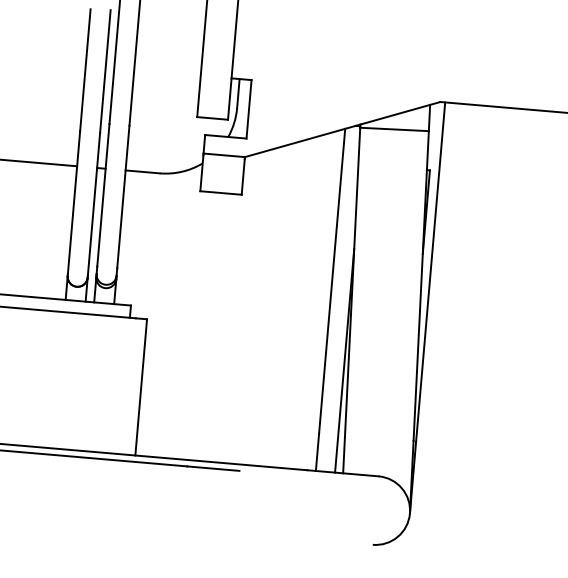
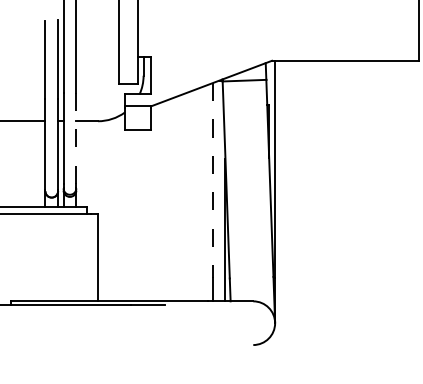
line: (123, 197) -> (76, 138), solid -> dashed
line: (332, 281) -> (213, 180), solid -> dashed

